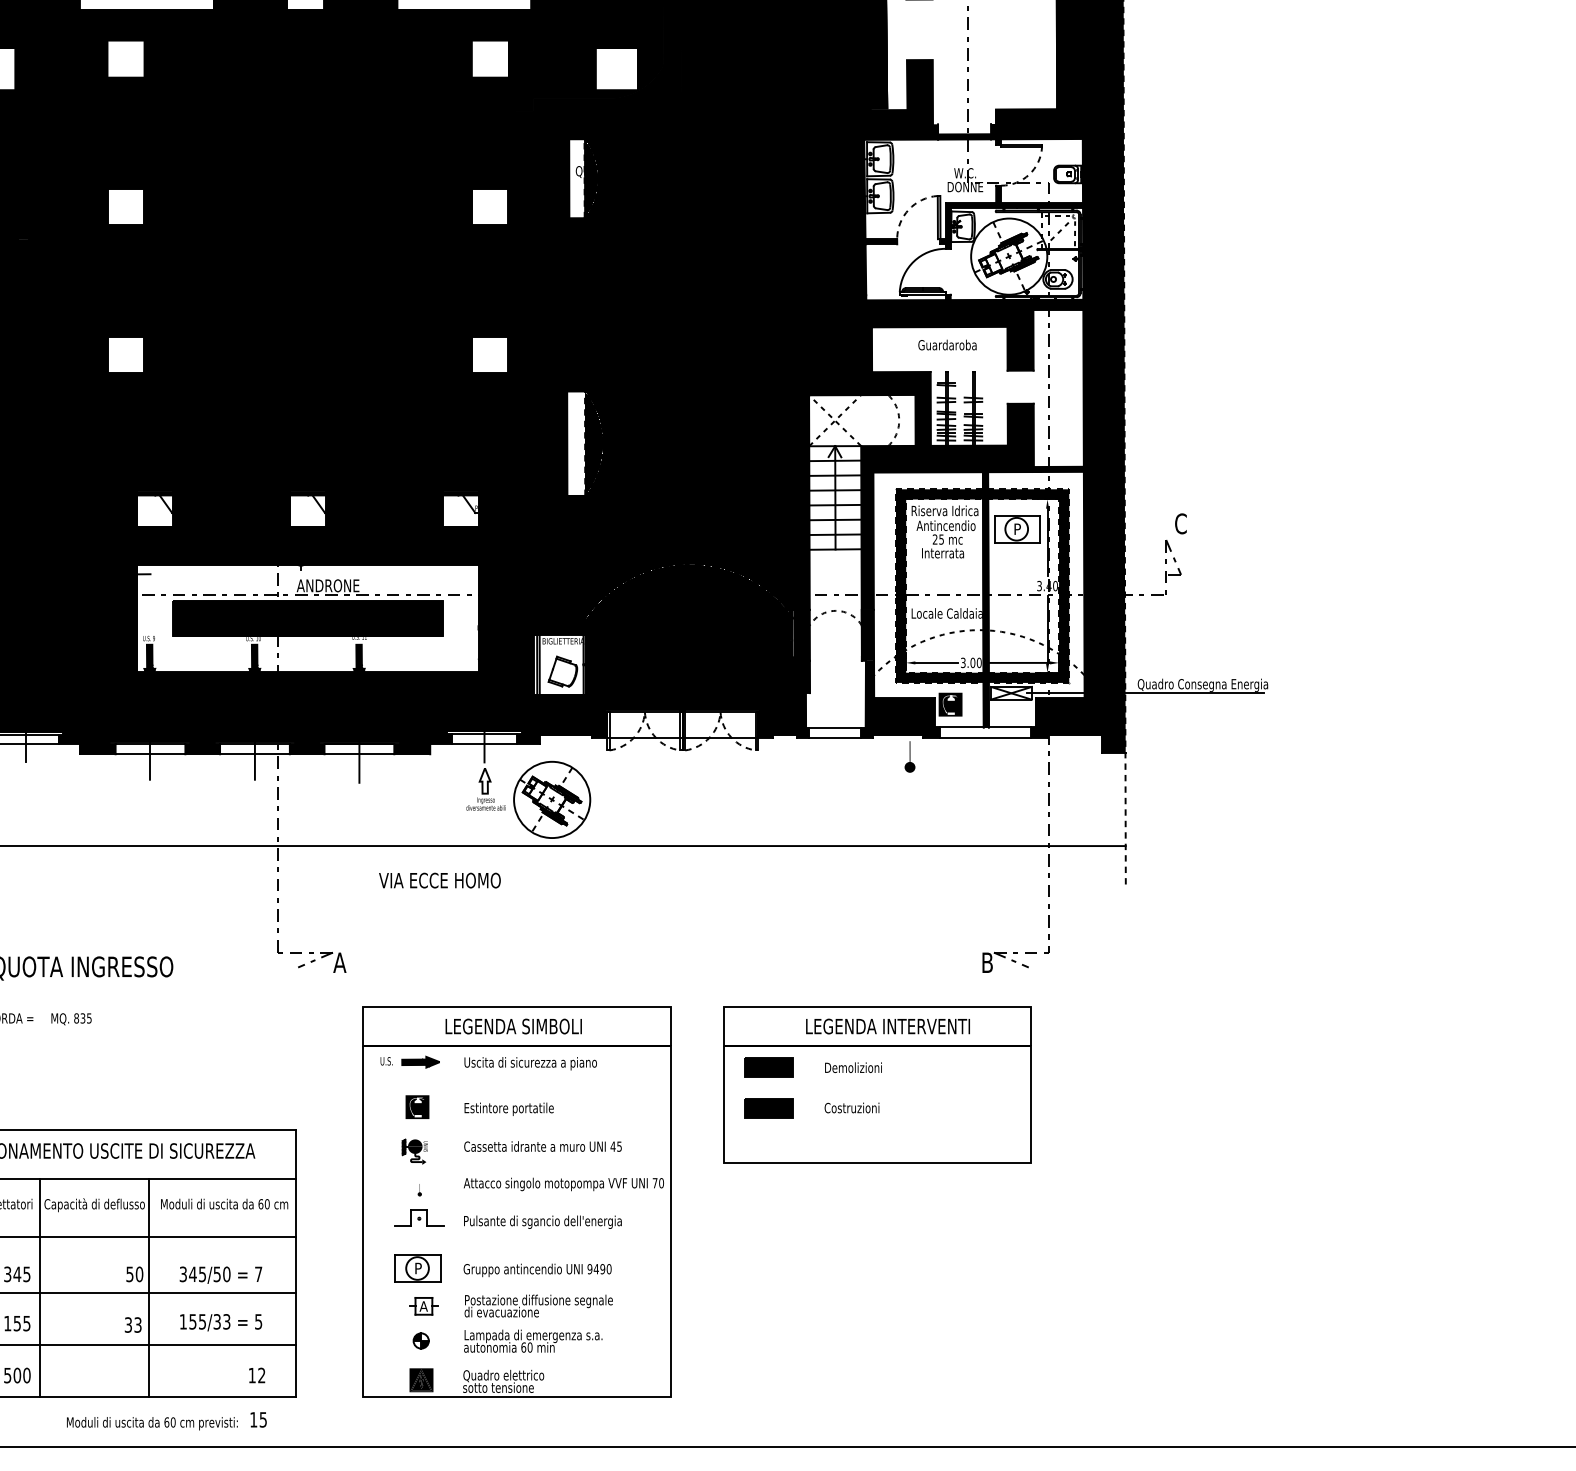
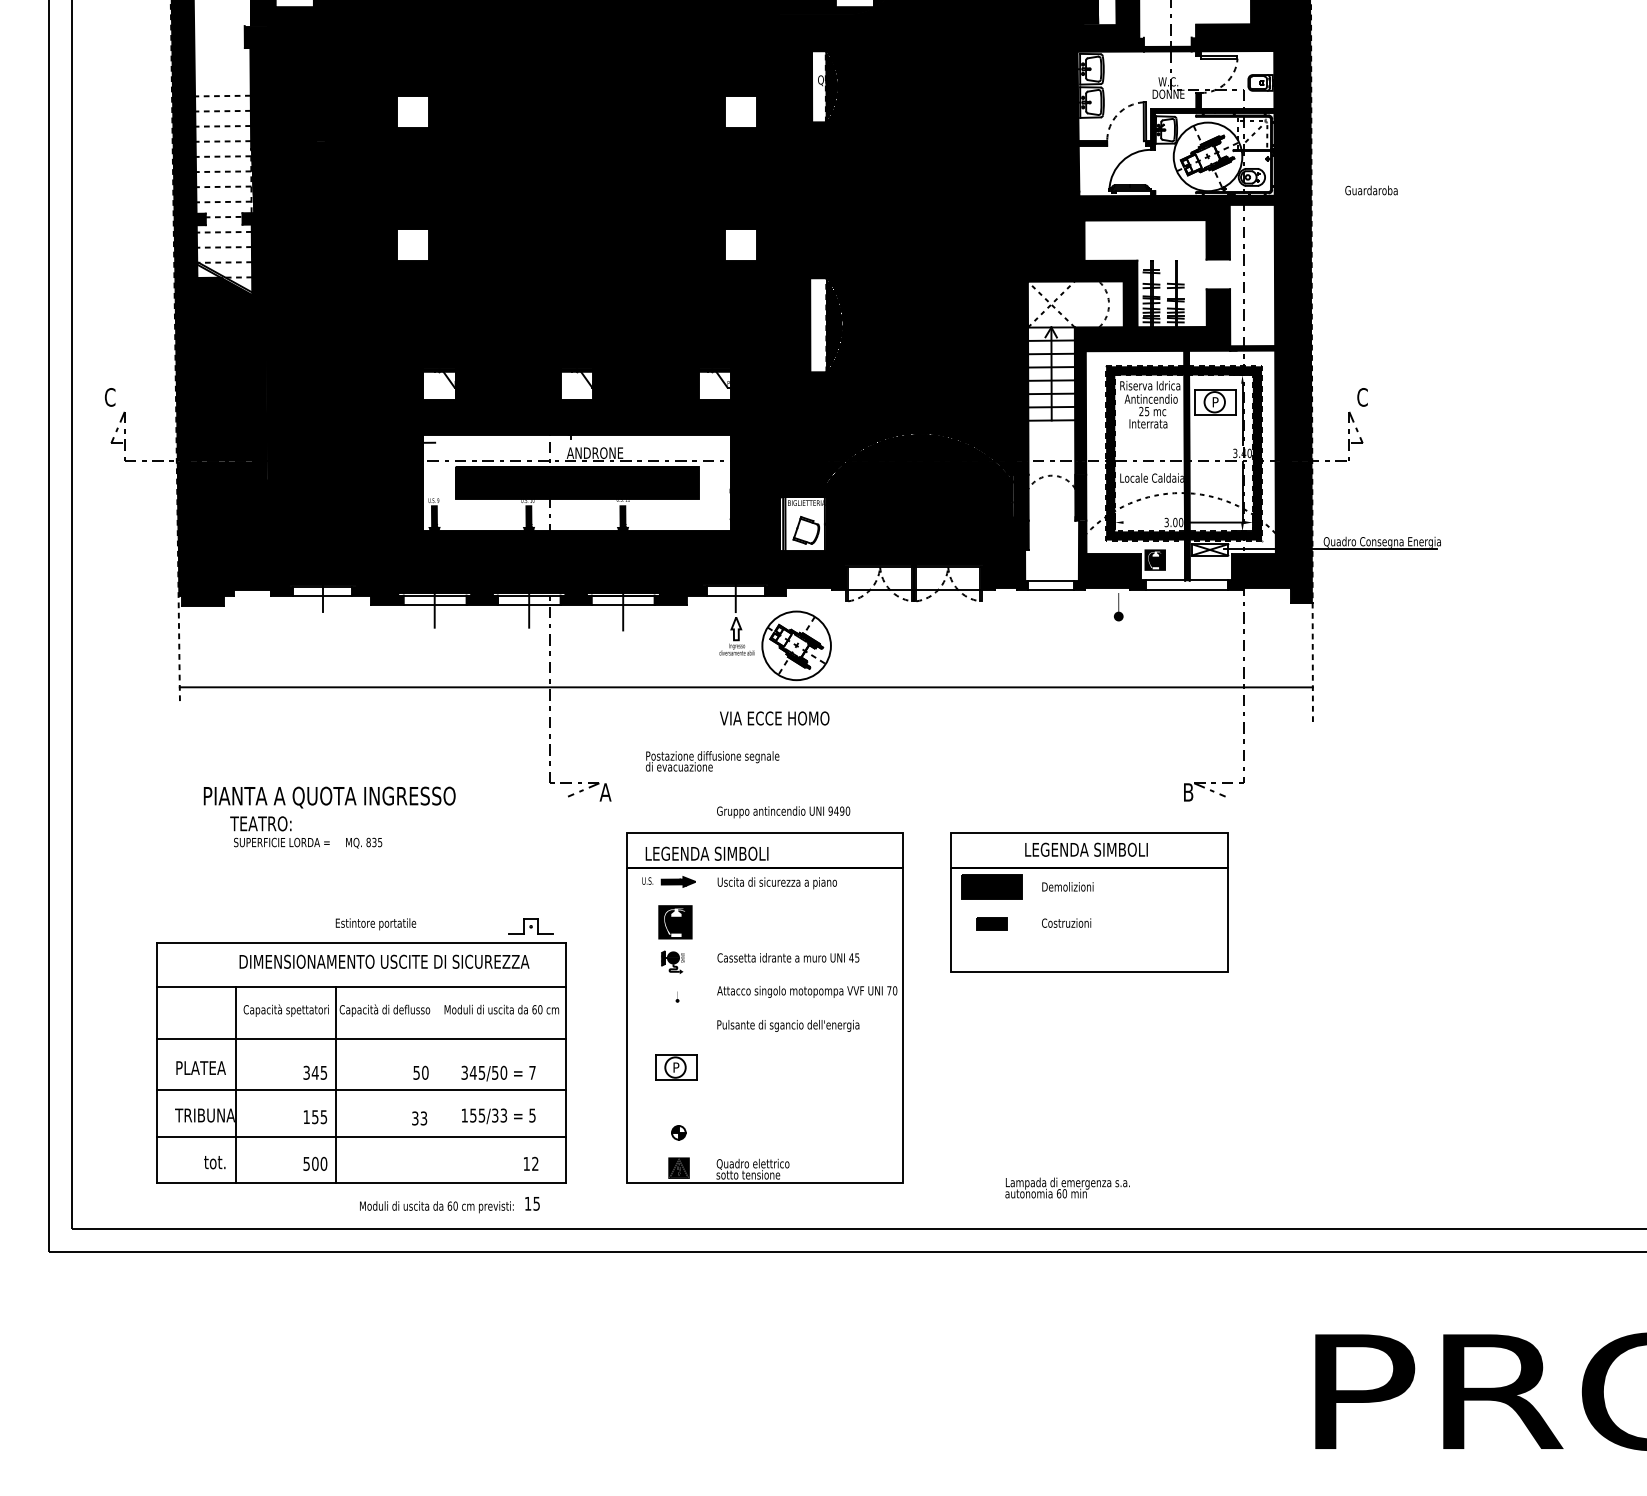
text: (947, 345) -> (1371, 190), moved
line: (936, 662) -> (1142, 522), removed
text: (439, 880) -> (774, 718), moved
text: (513, 1026) -> (706, 853), moved
text: (926, 1026) -> (1133, 849), LEGENDA INTERVENTI -> LEGENDA SIMBOLI
part: (768, 1067) -> (991, 886), size x1.4
part: (417, 1107) -> (675, 922), size x1.6
part: (768, 1108) -> (991, 923), size x0.7
text: (508, 1109) -> (375, 924), moved
part: (418, 1218) -> (530, 926), moved
text: (537, 1270) -> (783, 812), moved
line: (148, 1287) -> (433, 1084), removed
part: (424, 1306) -> (681, 1101), removed
text: (538, 1306) -> (712, 761), moved
text: (533, 1340) -> (1067, 1187), moved

